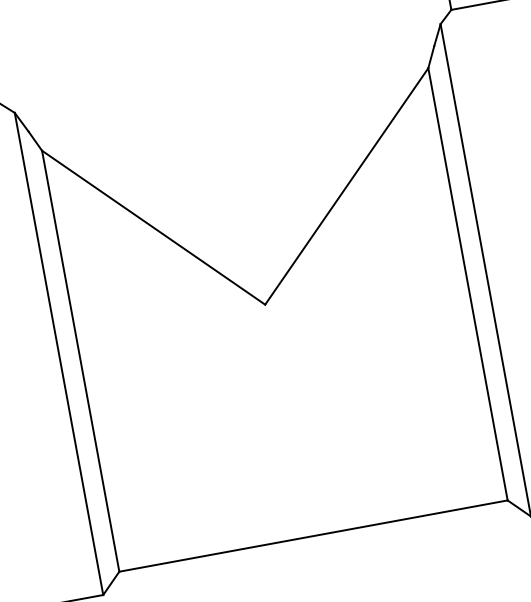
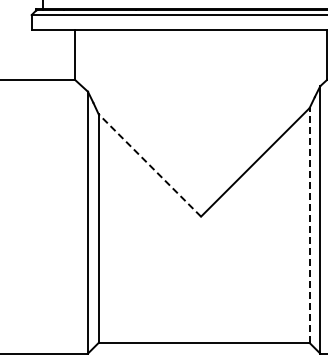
line: (152, 227) -> (149, 165), solid -> dashed
line: (467, 284) -> (309, 225), solid -> dashed

